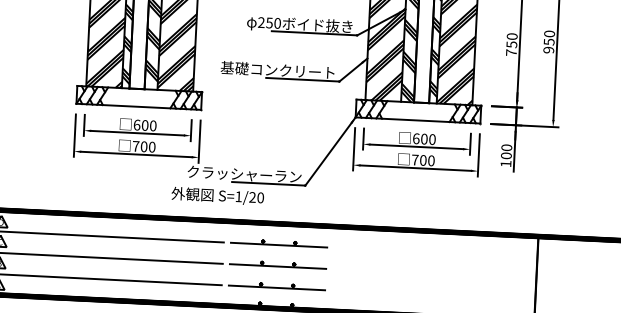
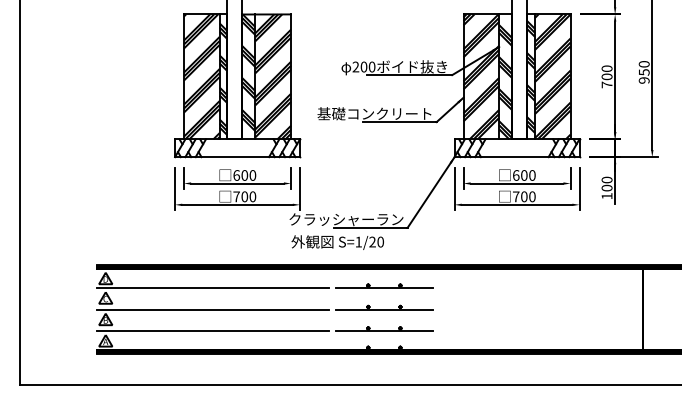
text: (269, 22) -> (363, 66), 250 -> 200
text: (511, 44) -> (606, 76), 750 -> 700
text: (217, 196) -> (337, 242), moved

